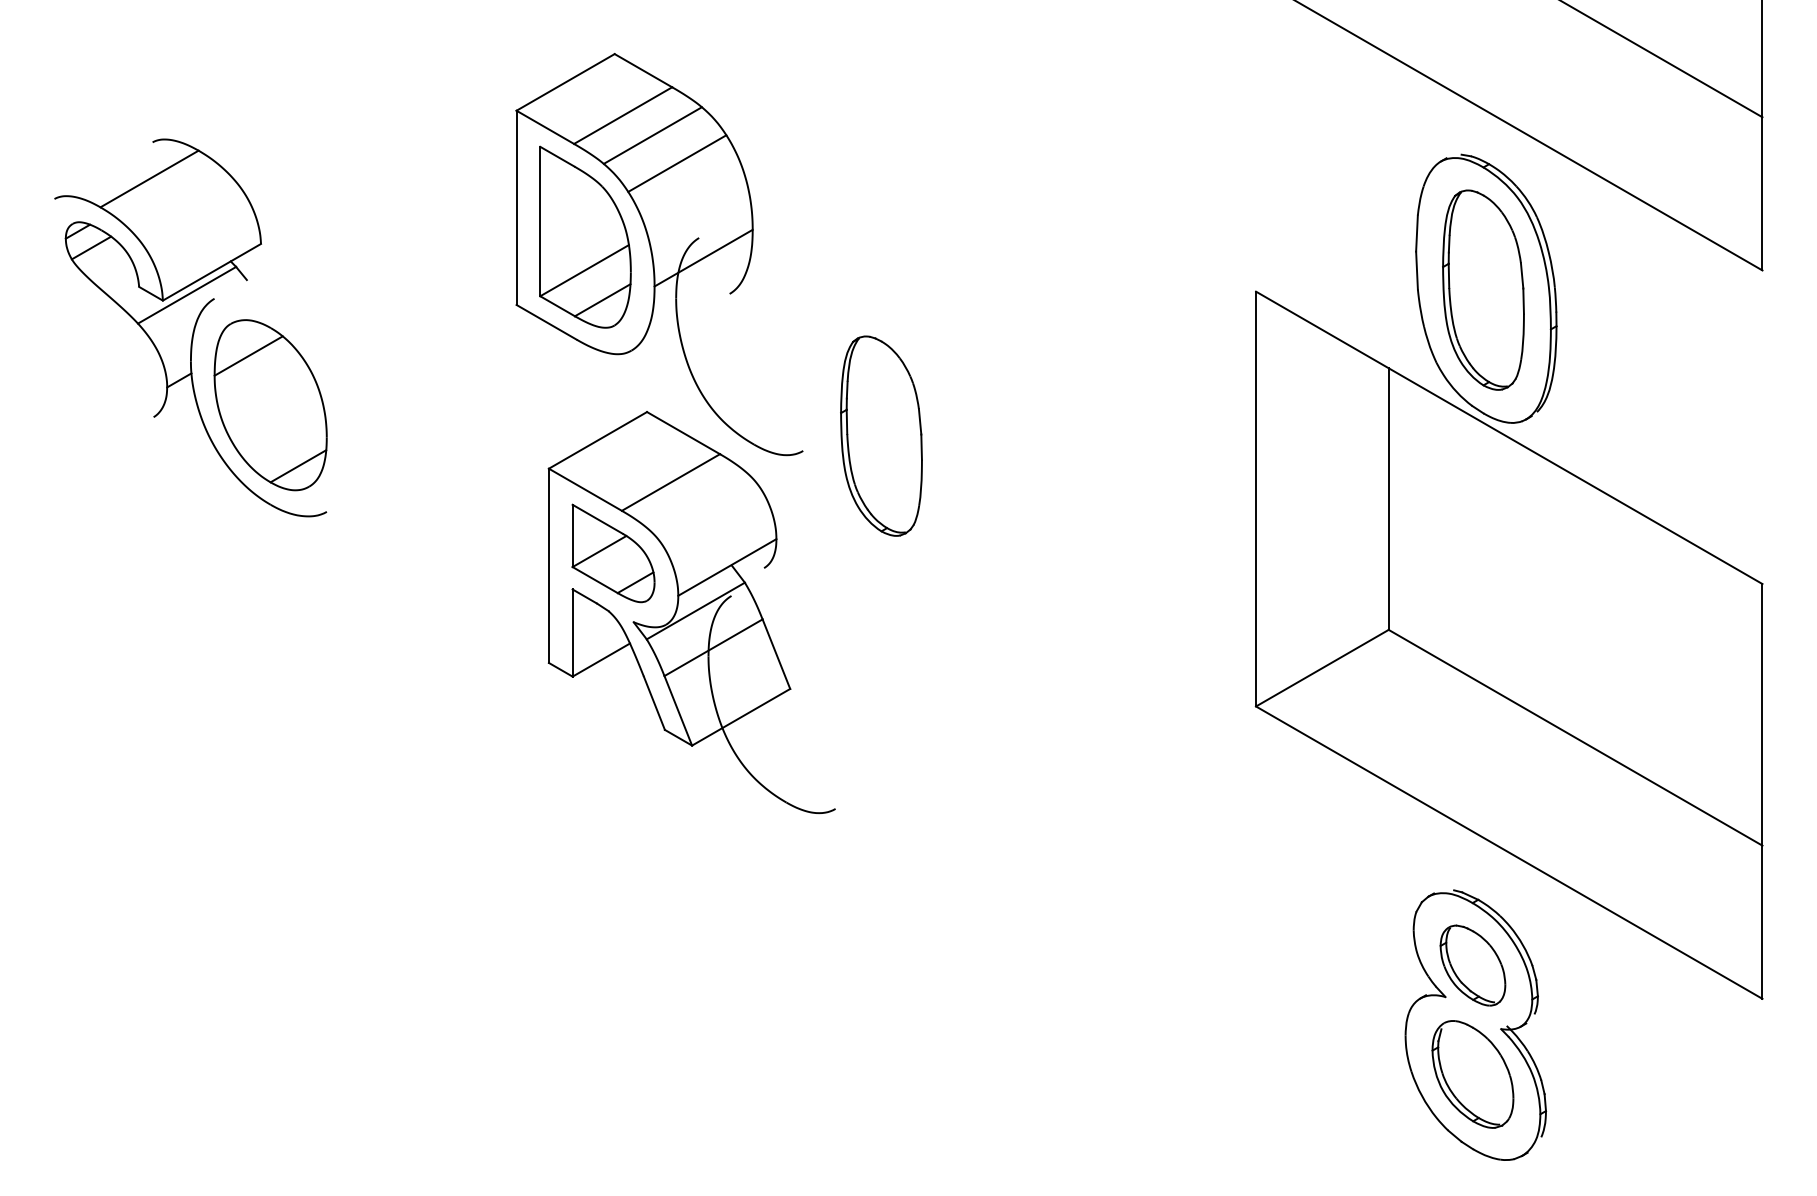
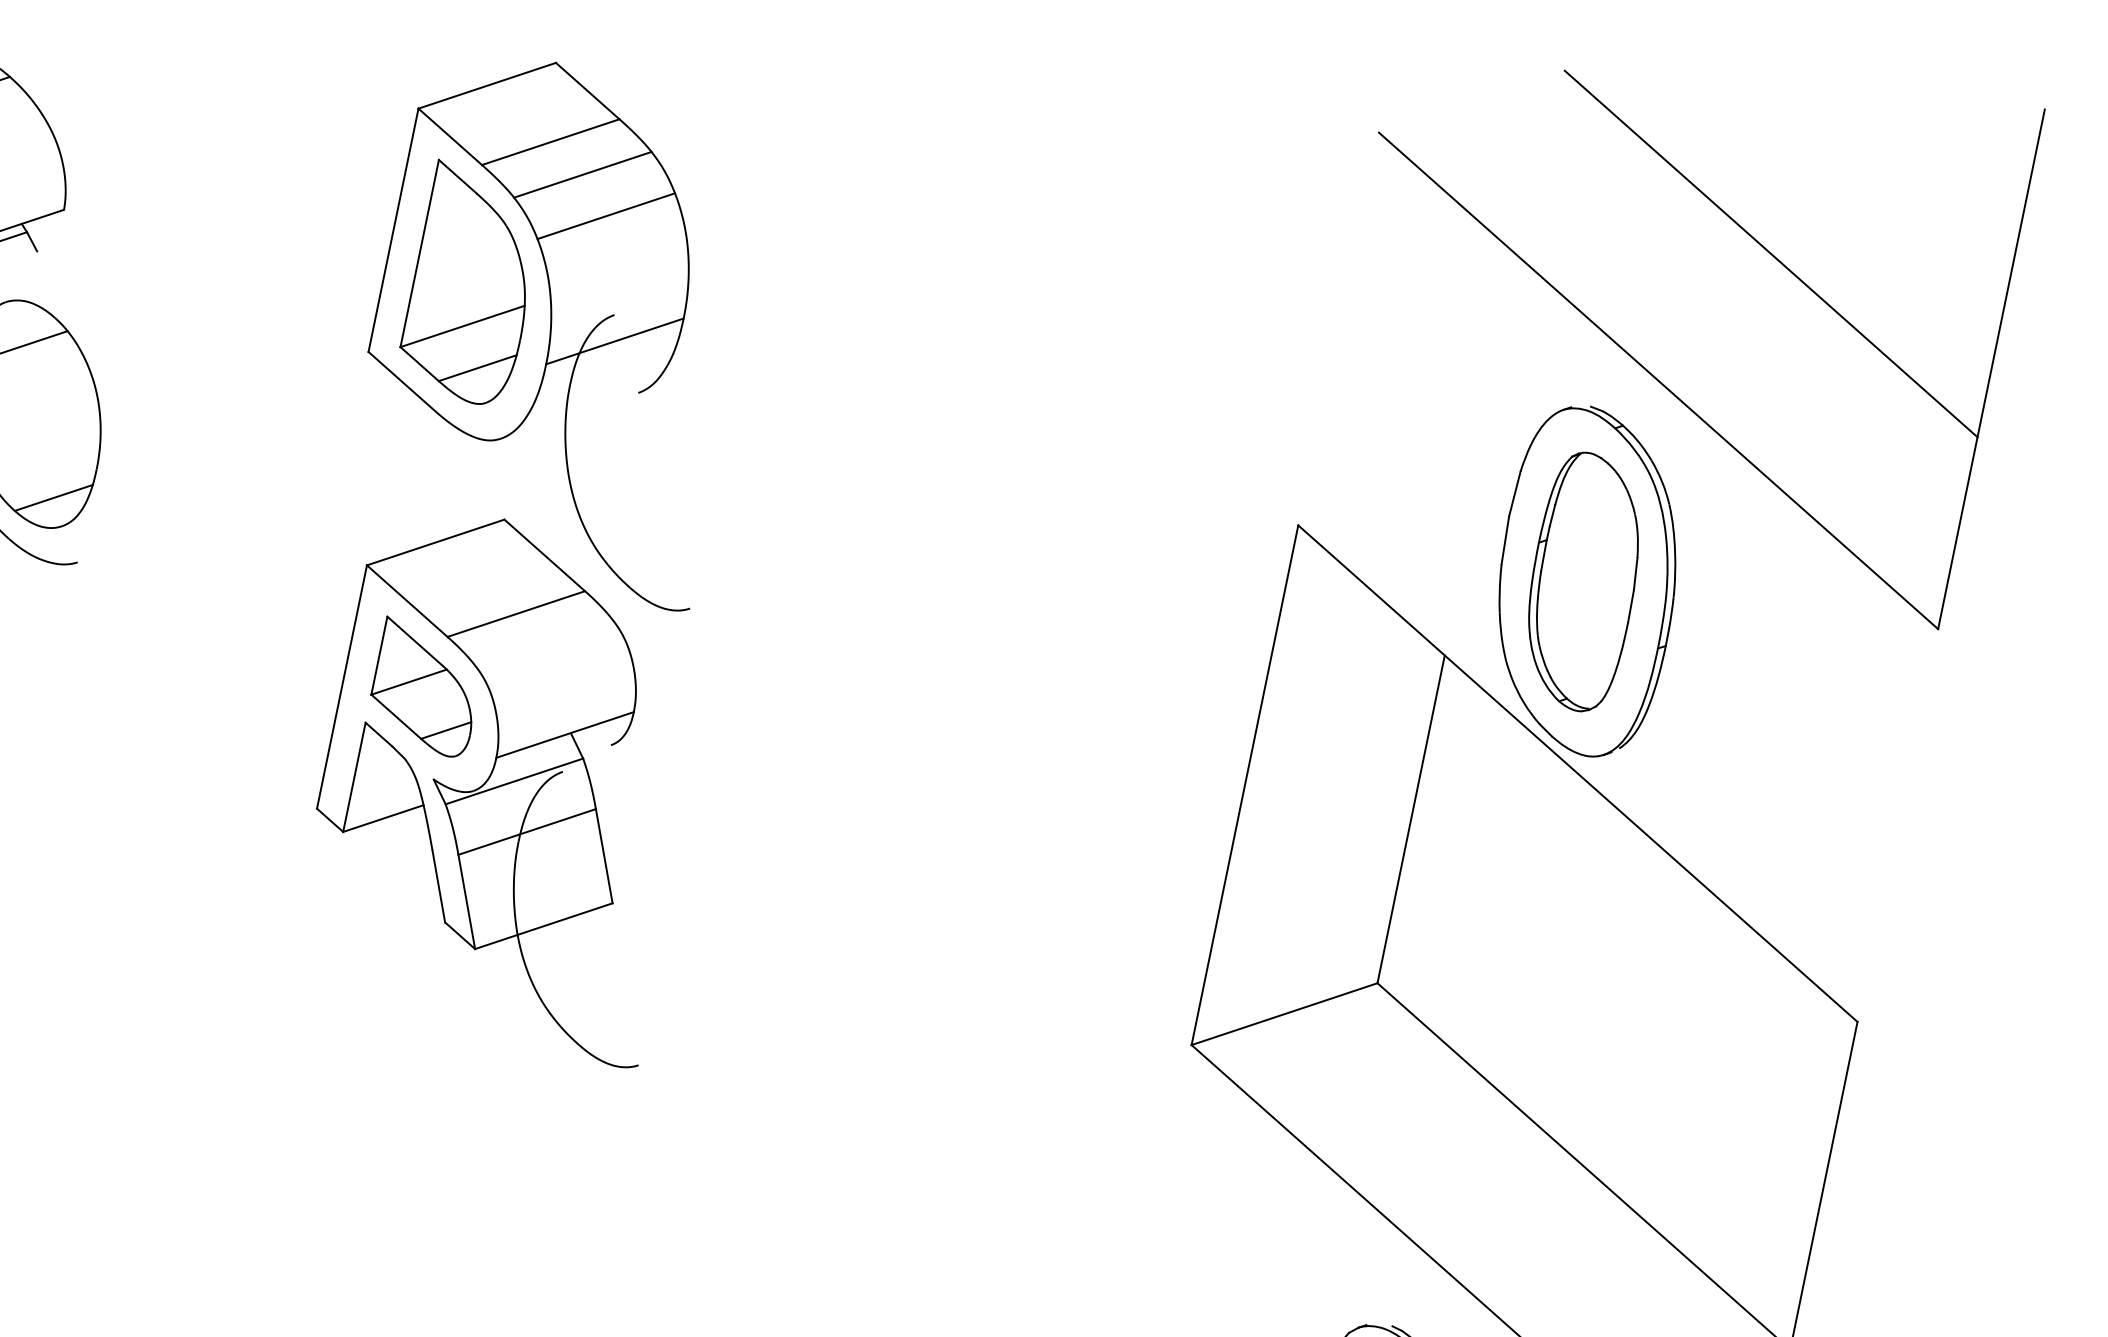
part: (881, 435) -> (792, 609), removed

